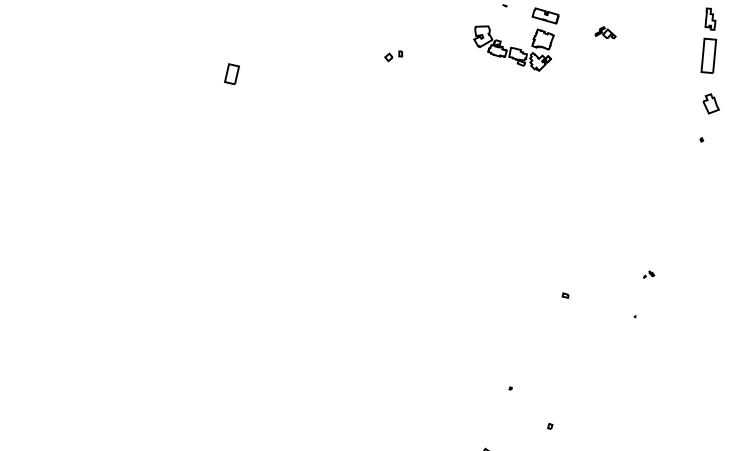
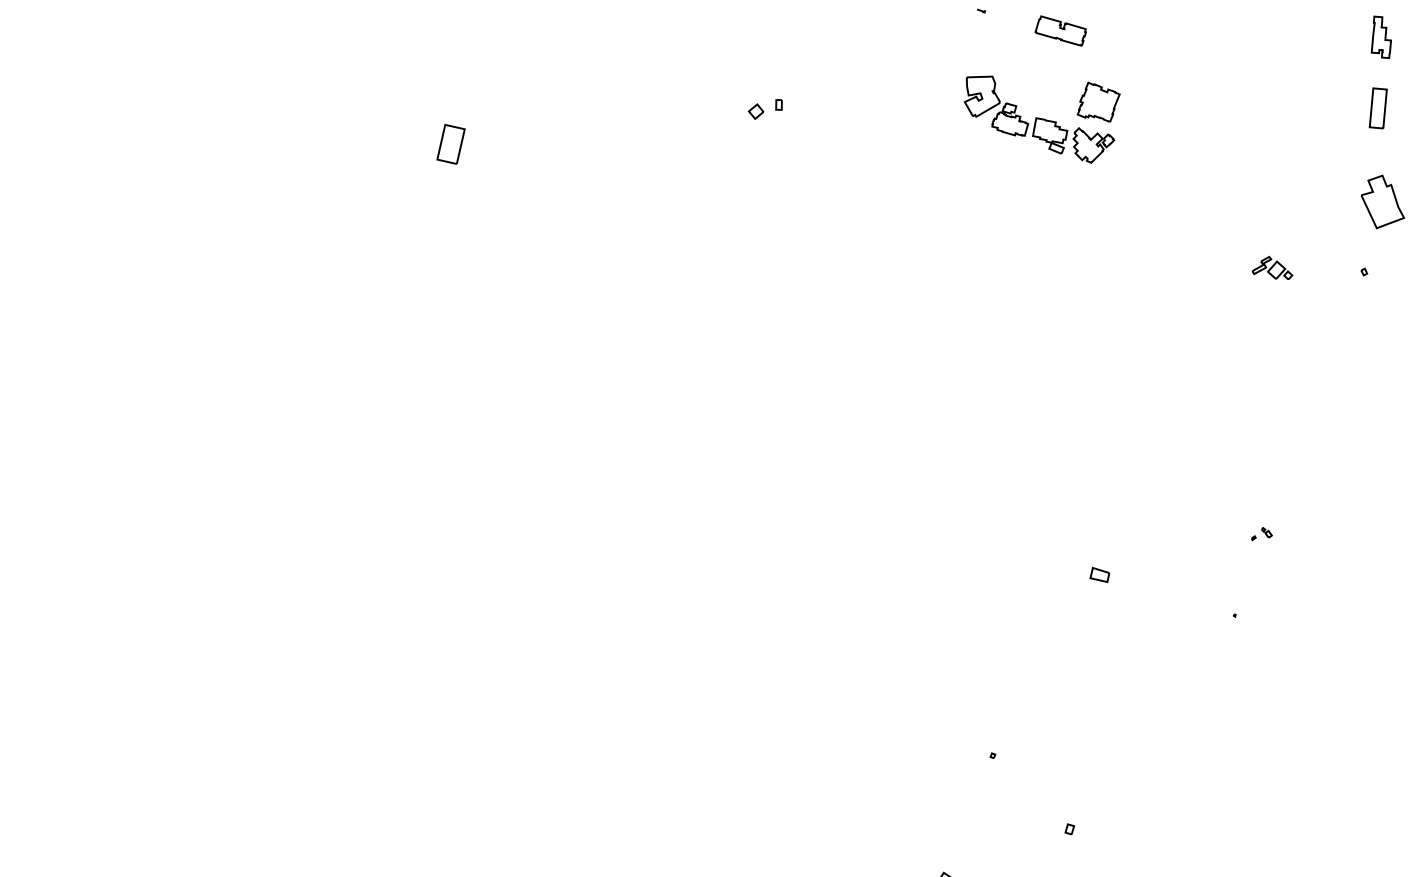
part: (605, 32) -> (1272, 267), moved
part: (513, 48) -> (1041, 119), moved
part: (708, 55) -> (1377, 107), size x0.6
part: (710, 103) -> (1381, 201), size x1.4
part: (565, 295) -> (1099, 574), size x1.6

